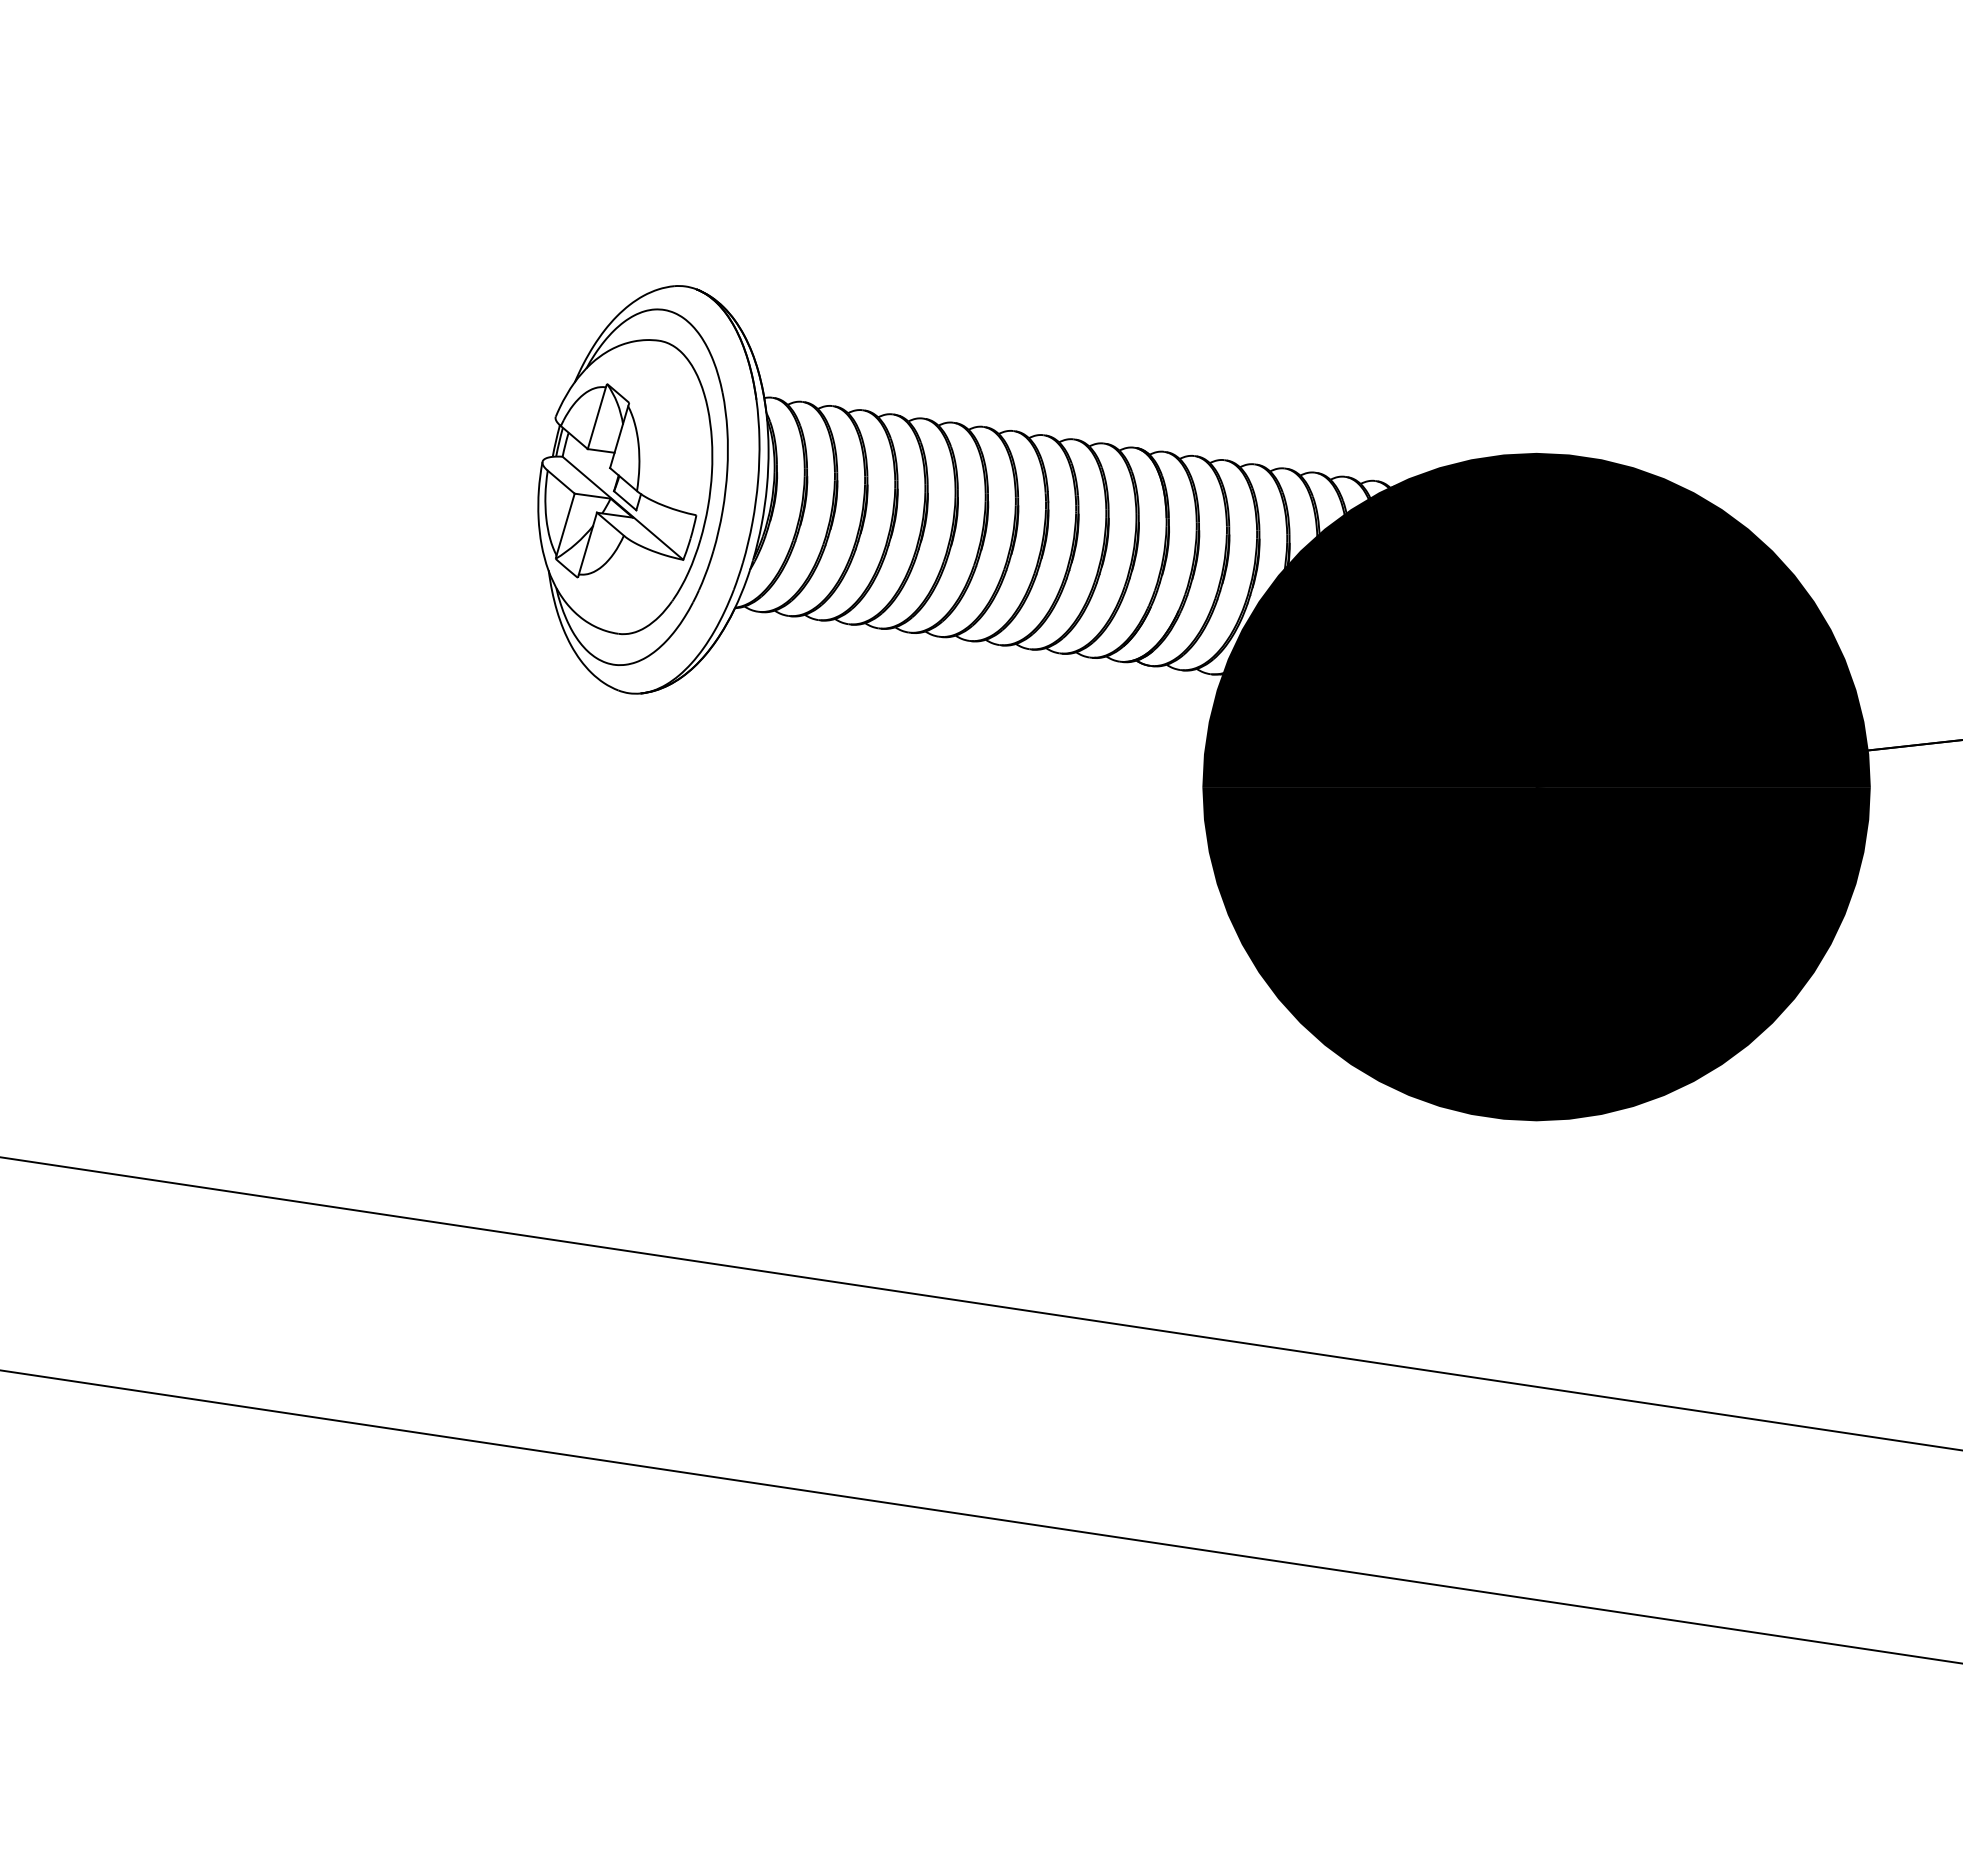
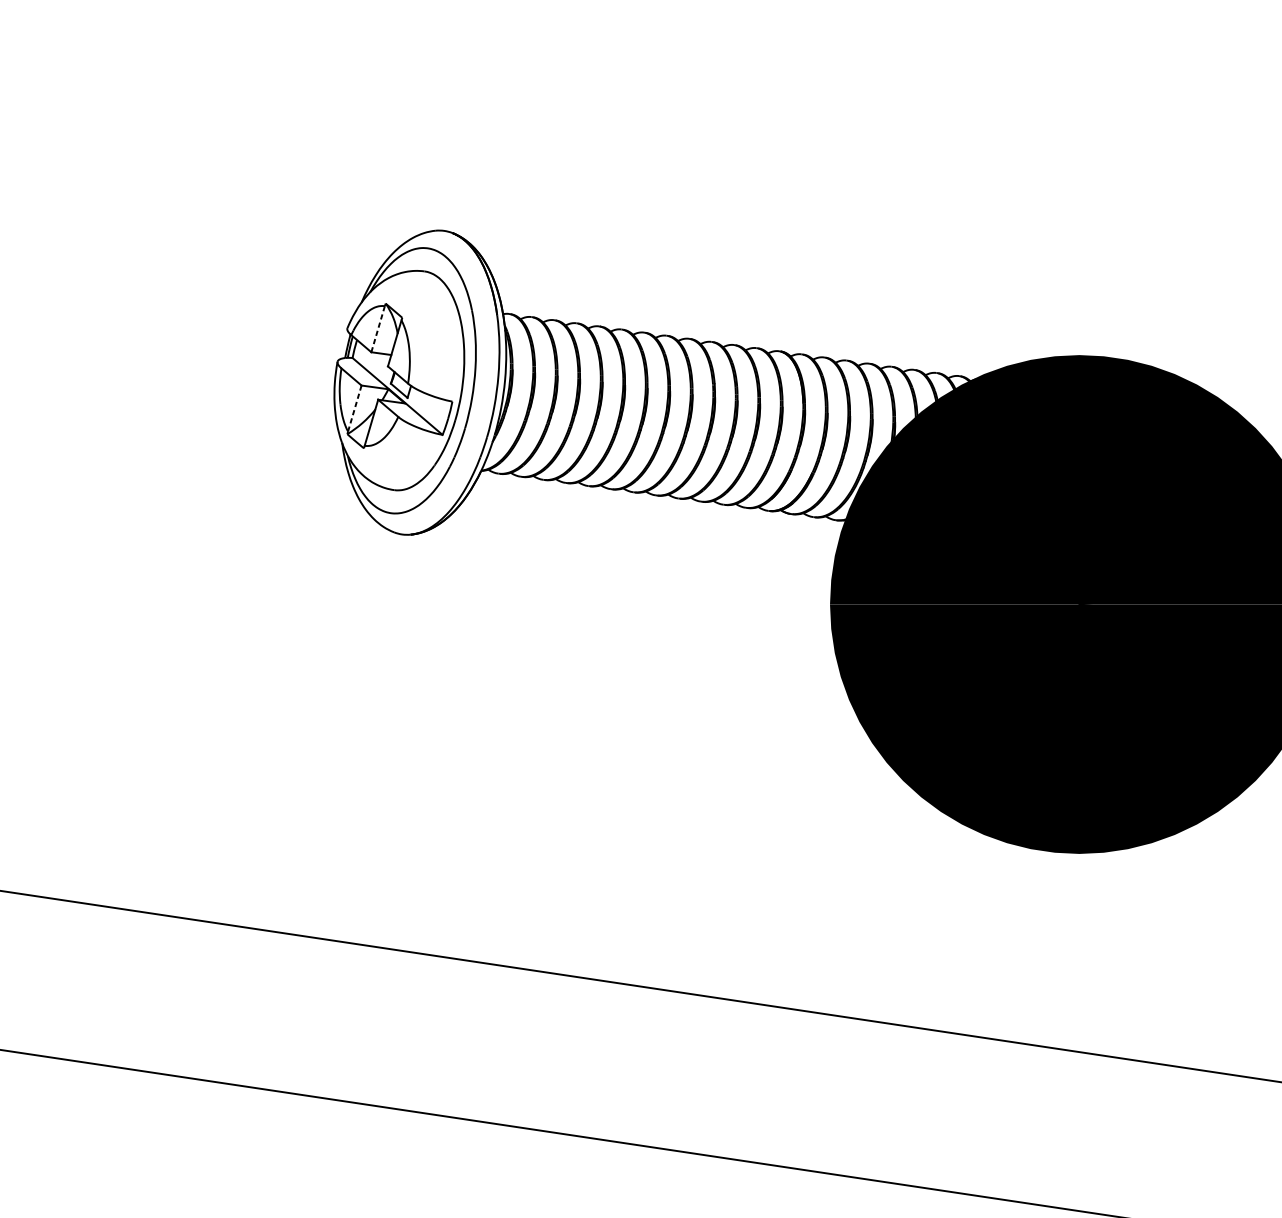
line: (596, 418) -> (377, 329), solid -> dashed
line: (565, 525) -> (354, 409), solid -> dashed

